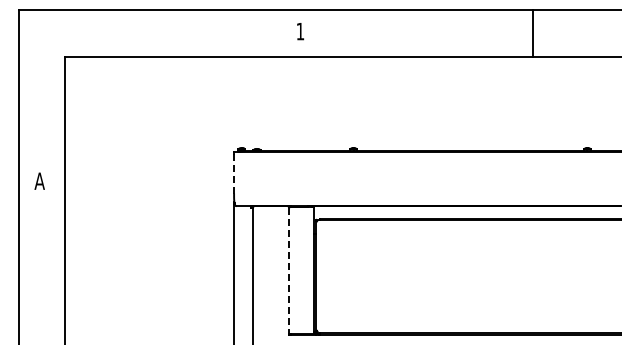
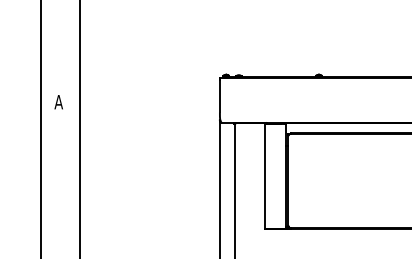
line: (234, 173) -> (220, 95), dashed -> solid
line: (288, 270) -> (265, 176), dashed -> solid

